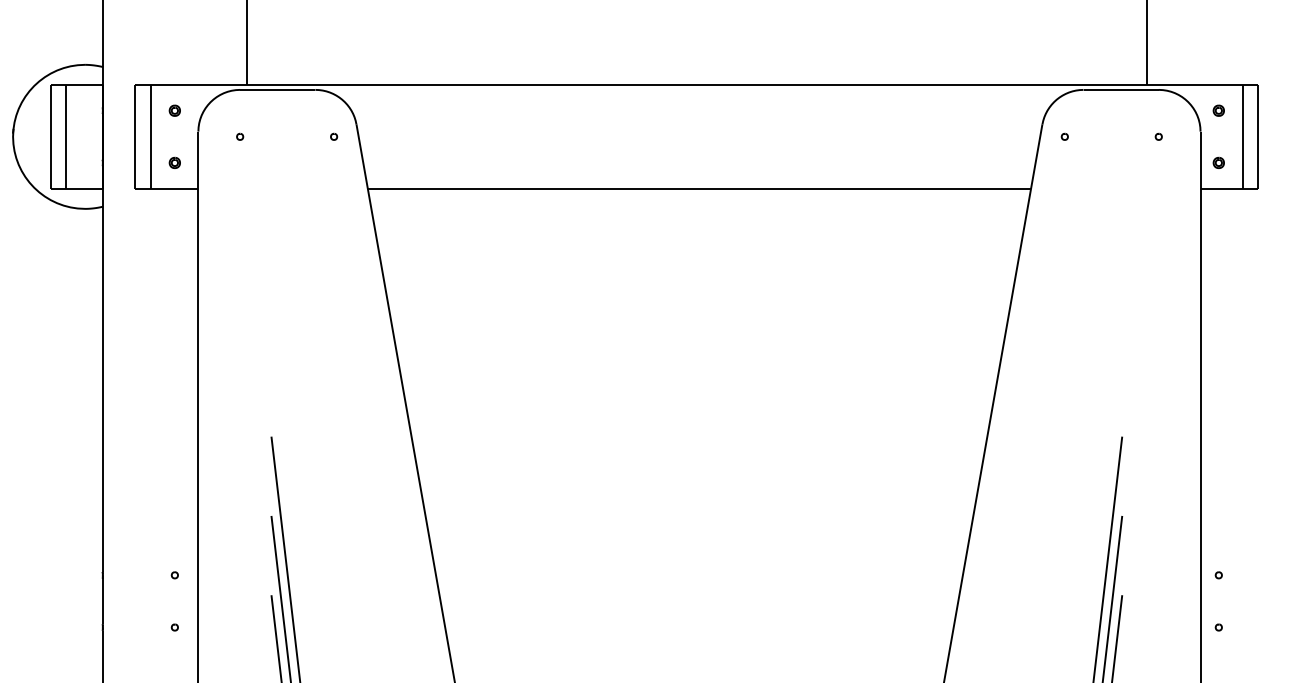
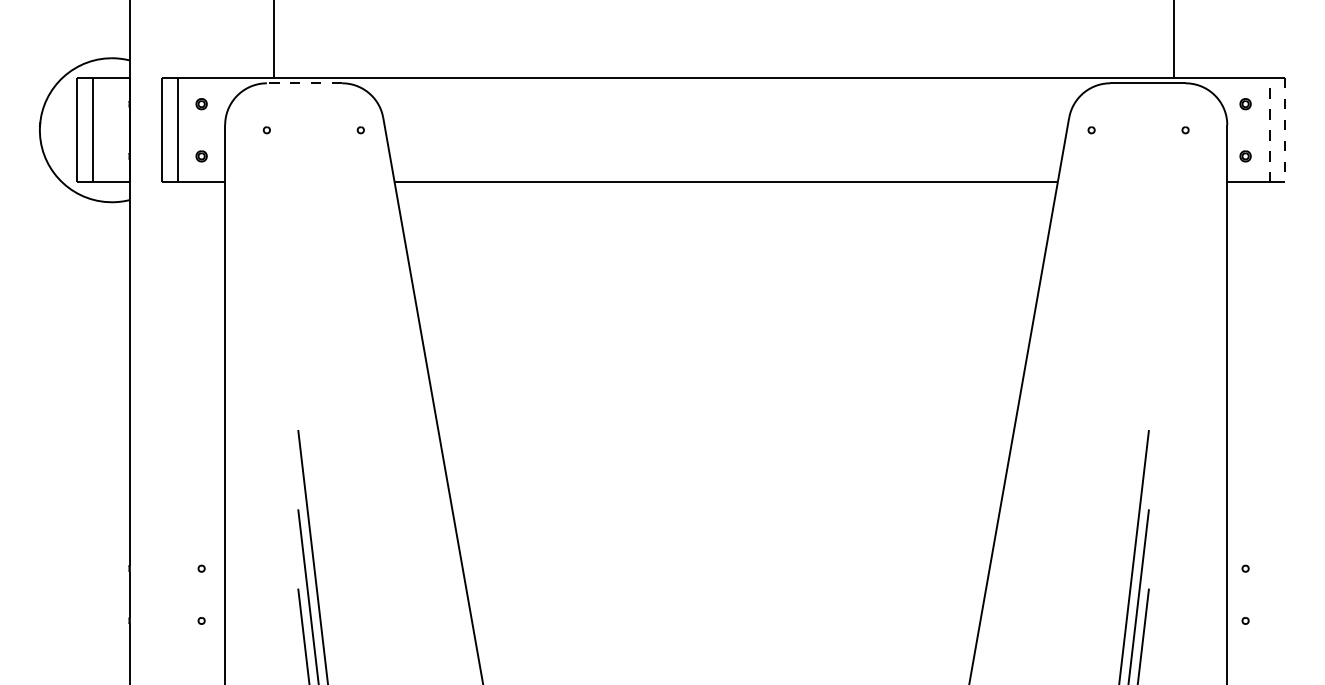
line: (277, 90) -> (304, 83), solid -> dashed
line: (1242, 136) -> (1269, 129), solid -> dashed
line: (1258, 137) -> (1285, 130), solid -> dashed

